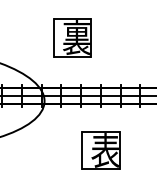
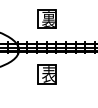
part: (72, 36) -> (46, 18), moved

